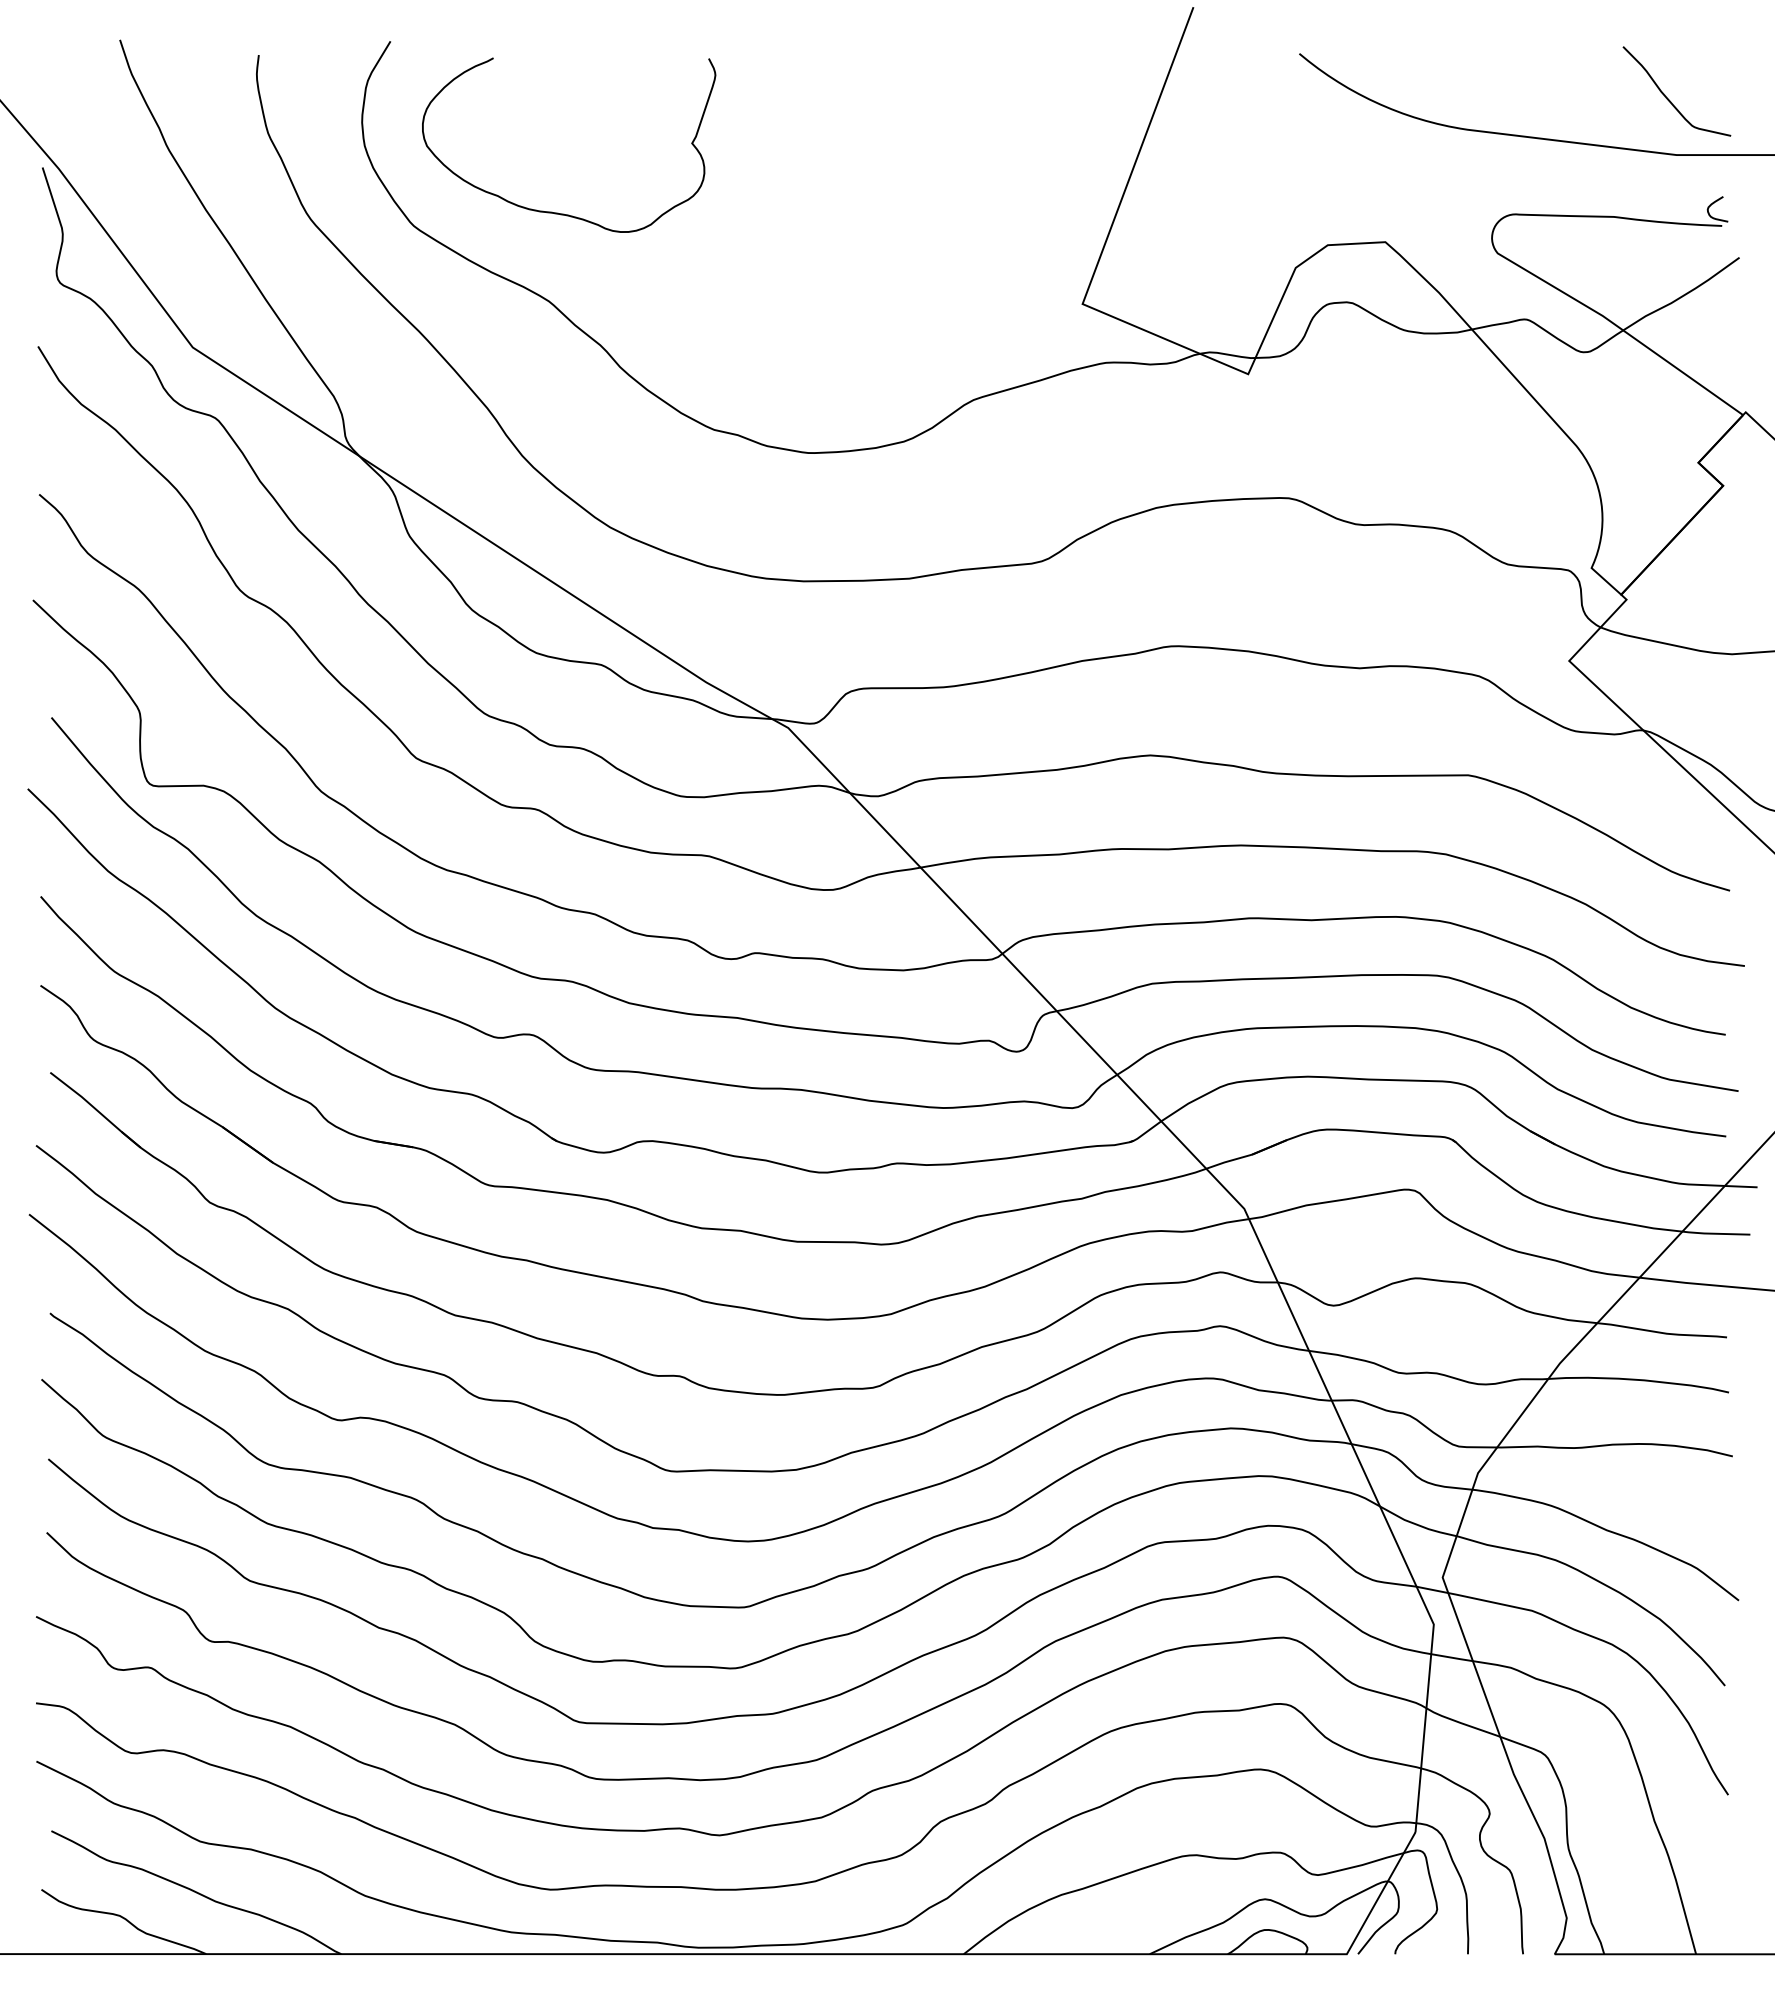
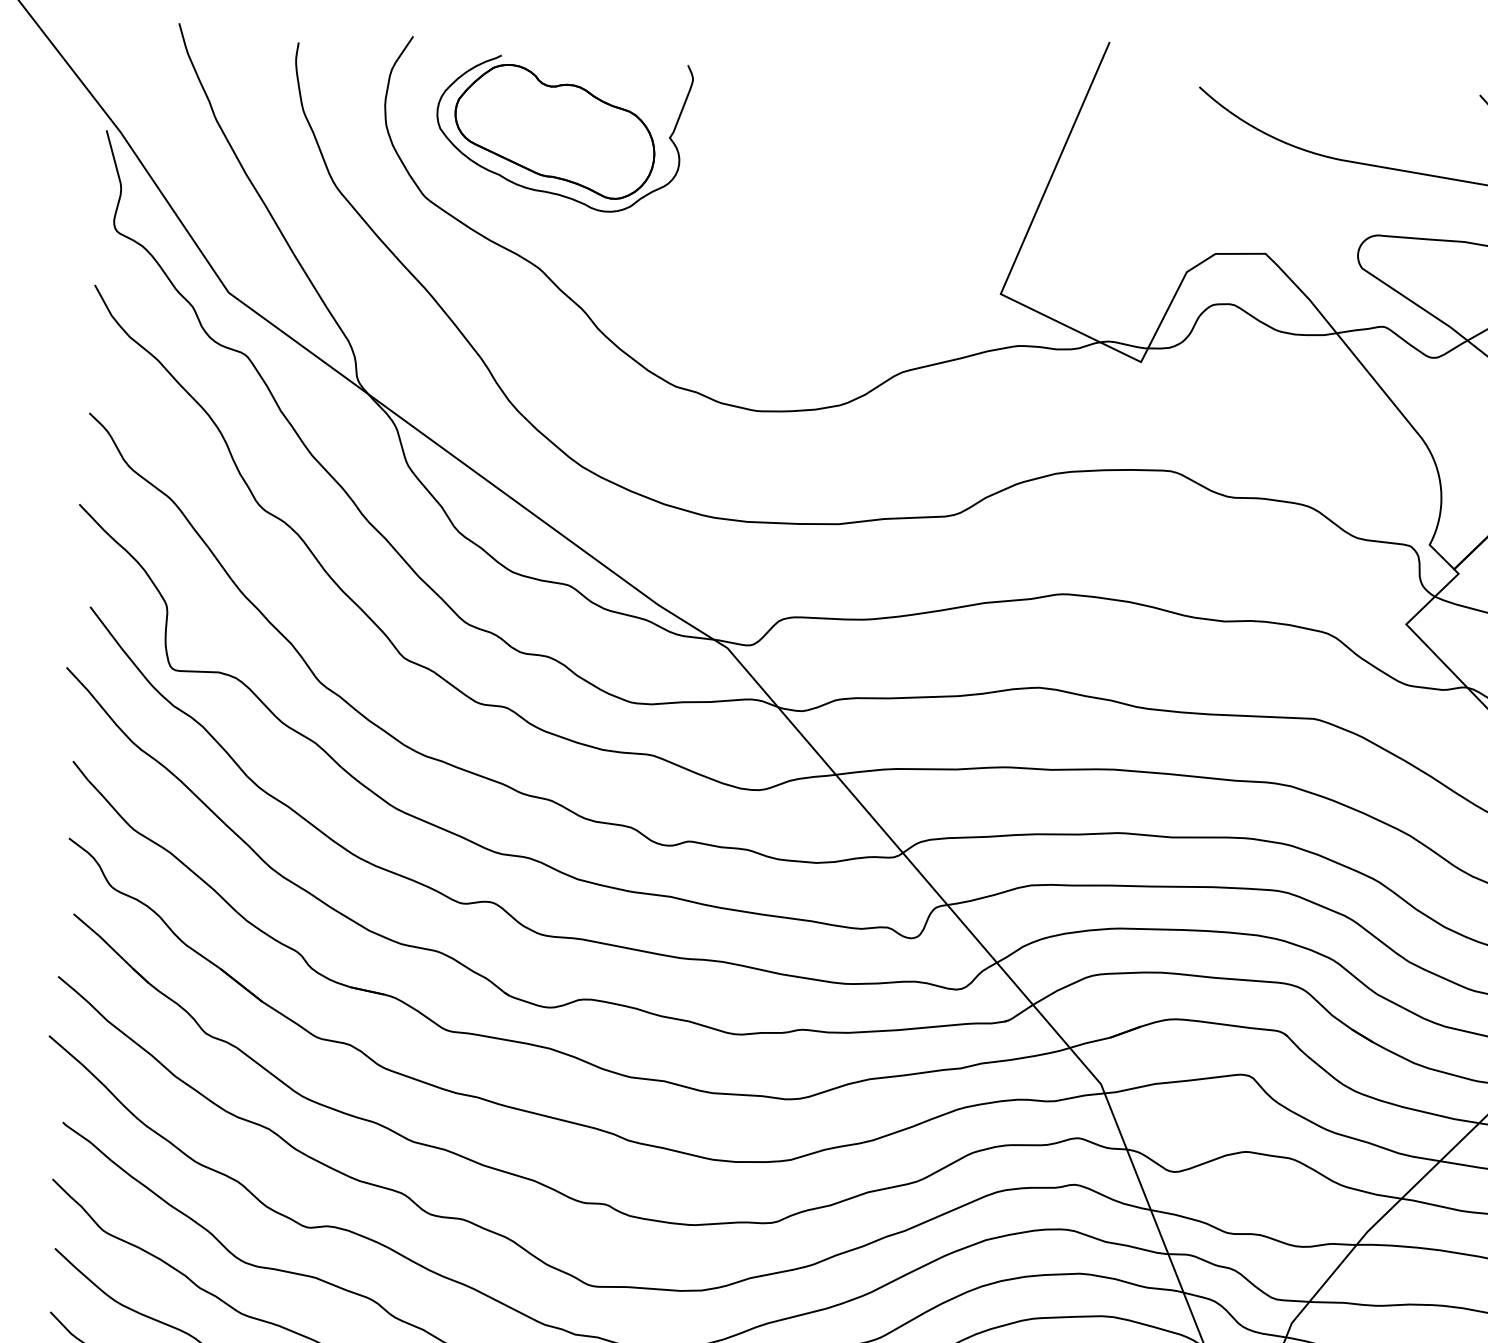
part: (559, 142) -> (555, 131), added

